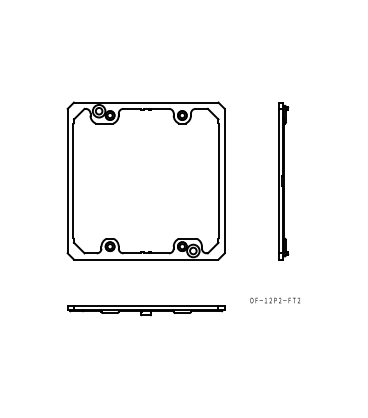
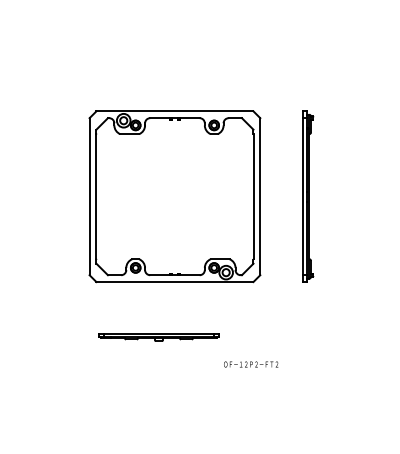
part: (145, 180) -> (174, 196), moved
text: (275, 300) -> (251, 364), moved
part: (145, 310) -> (158, 337), size x0.7

